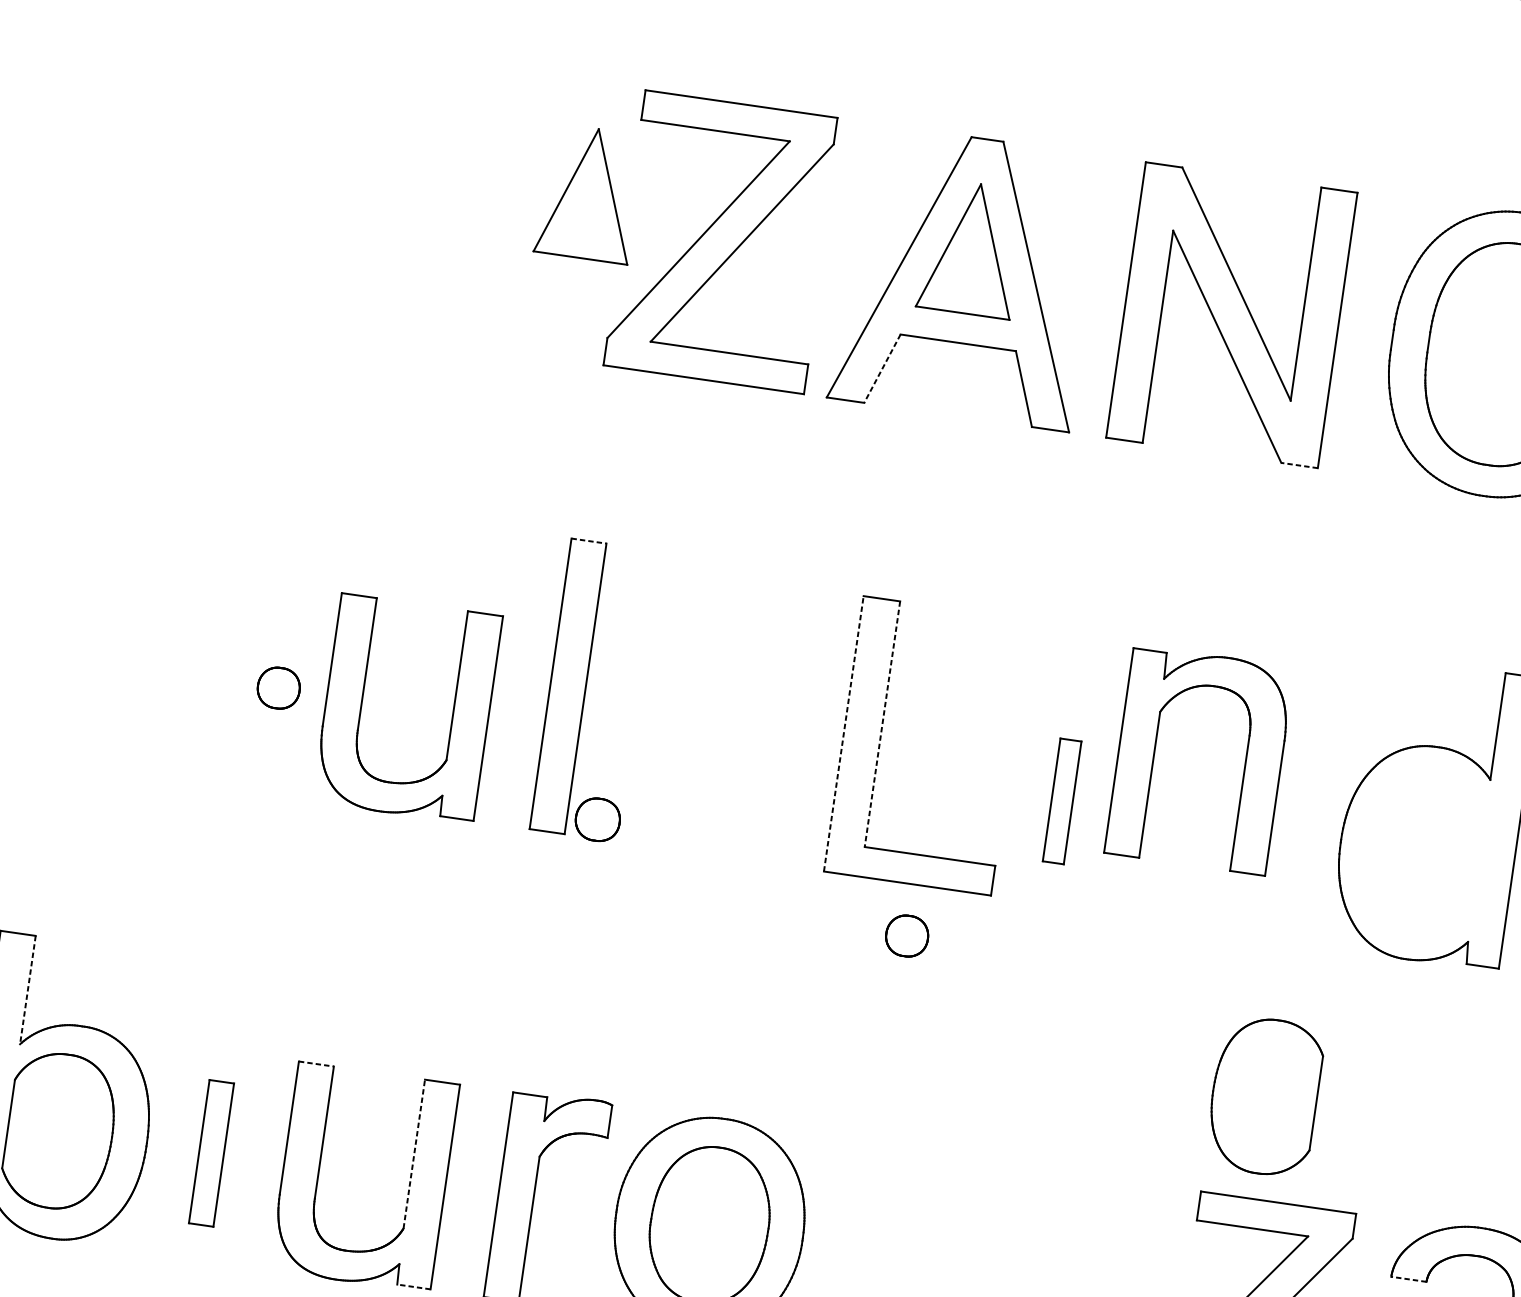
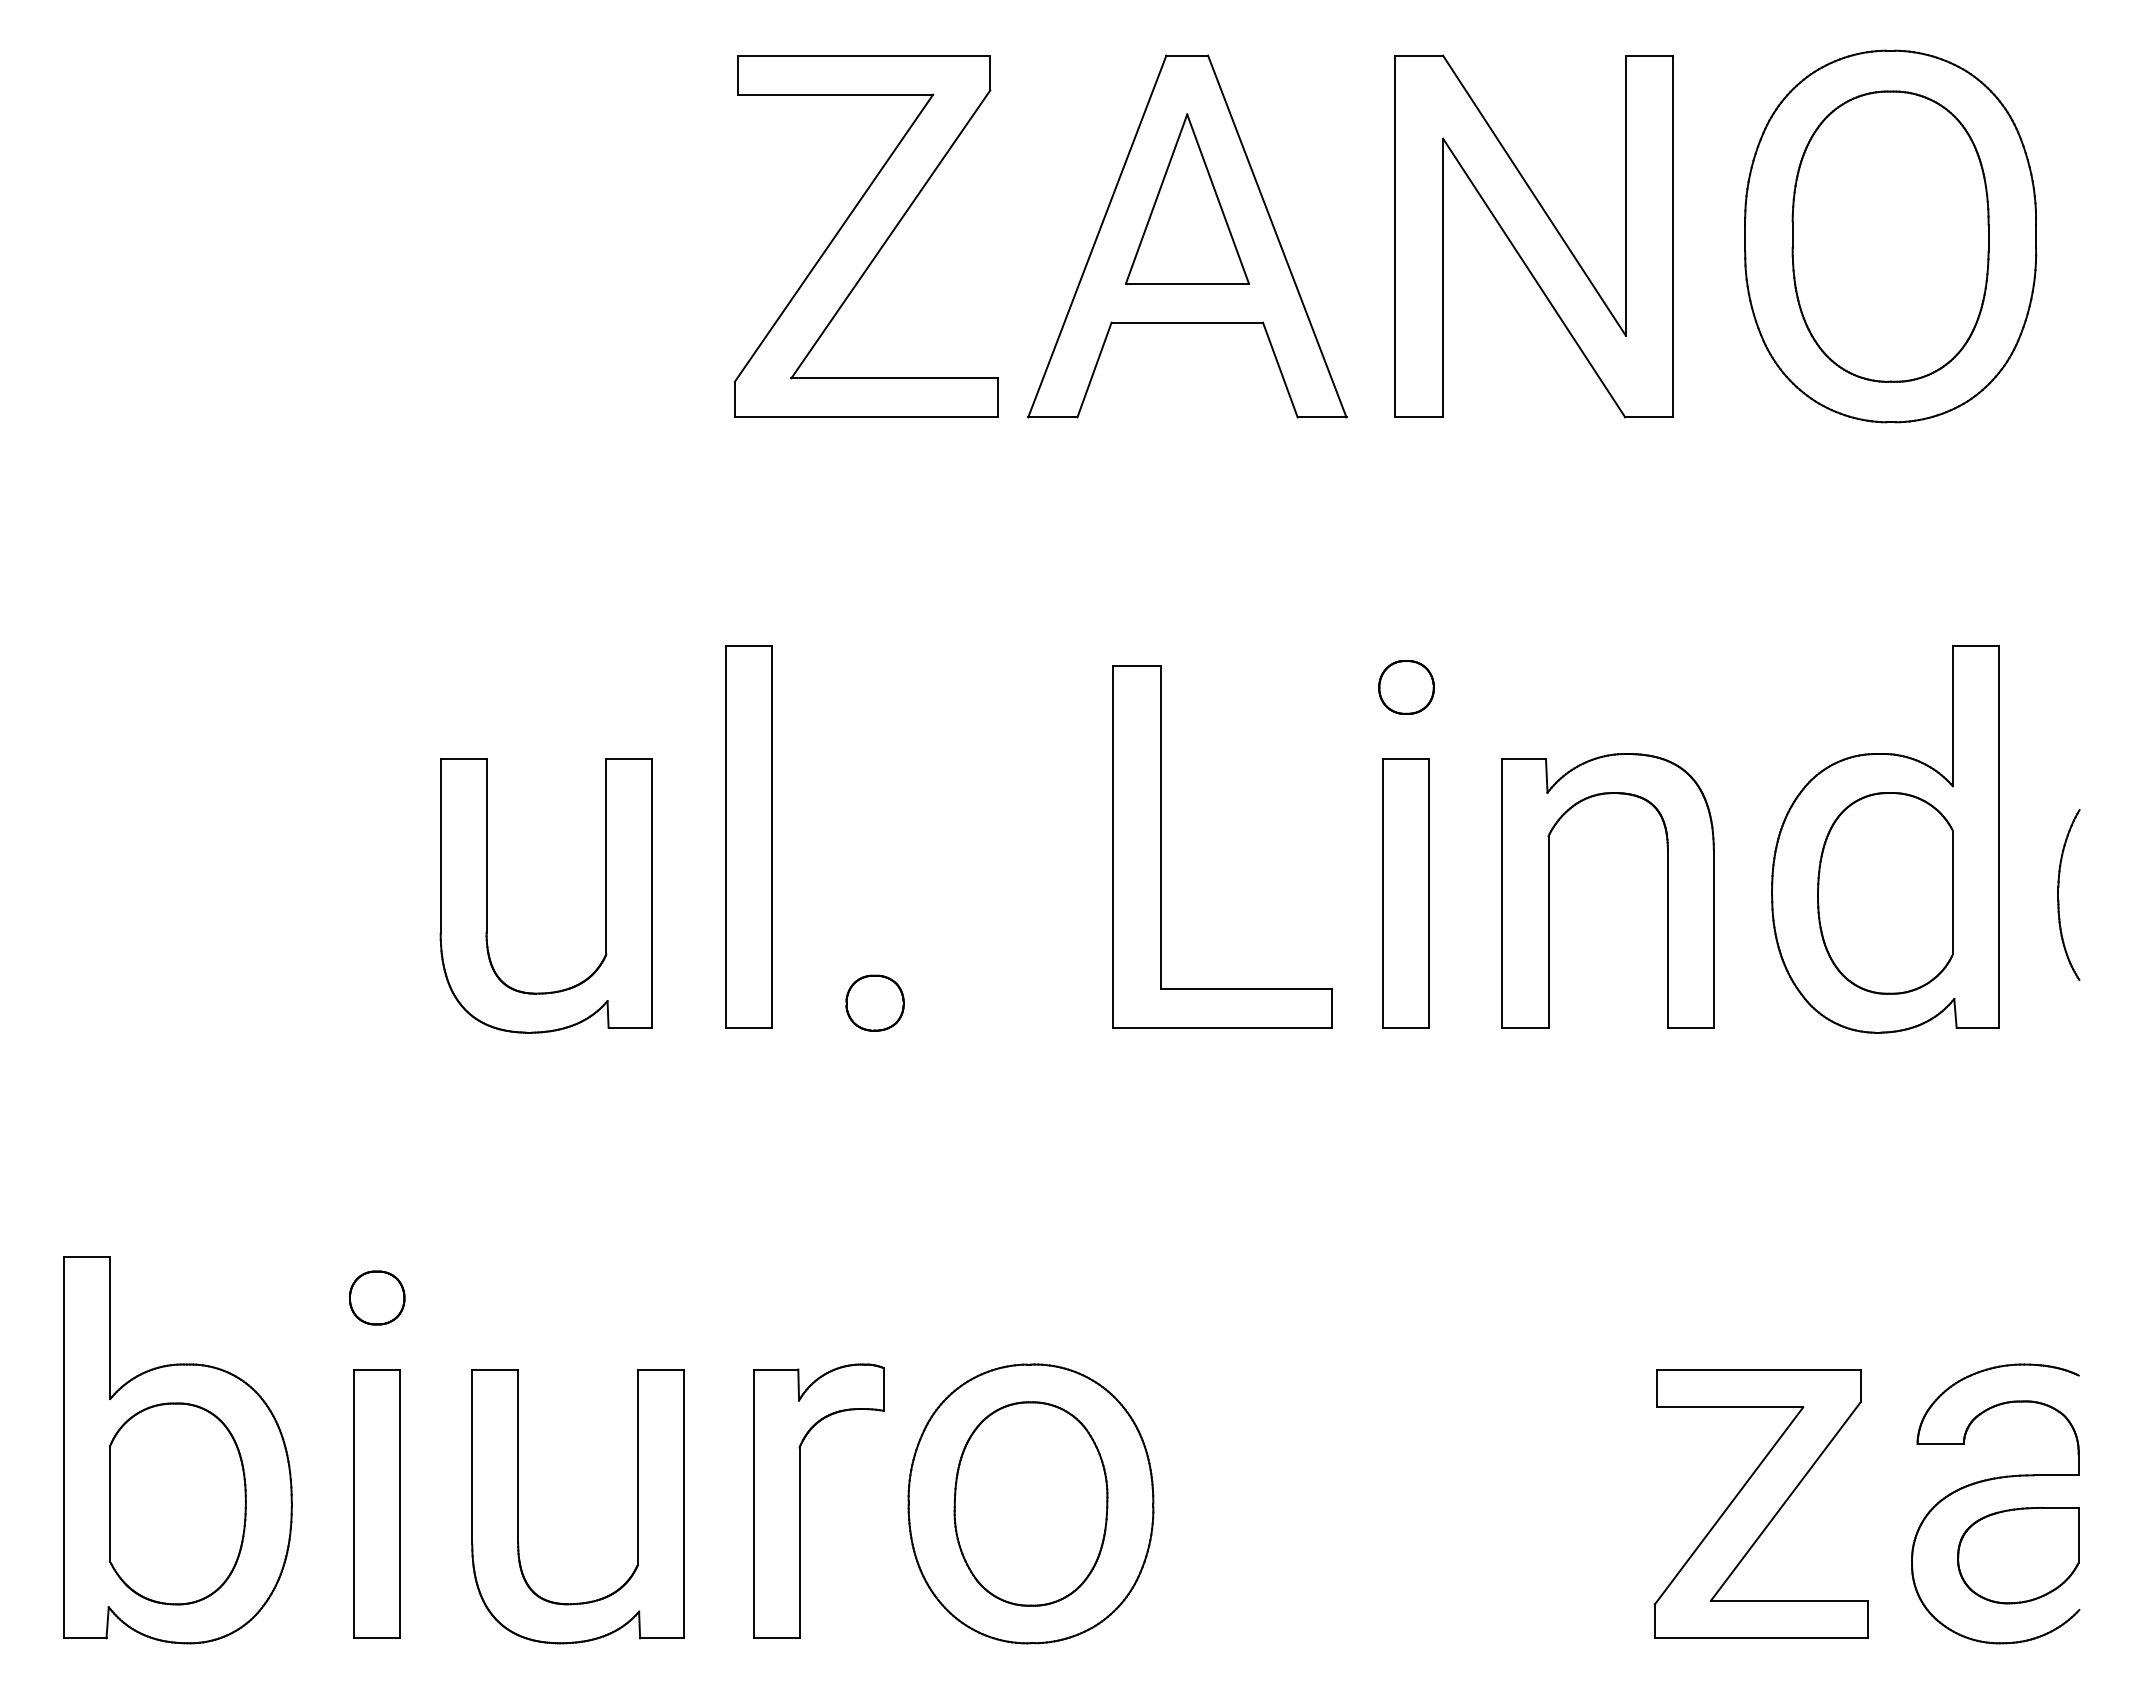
part: (589, 193) -> (685, 198), removed
line: (882, 369) -> (1094, 370), dashed -> solid
line: (1299, 465) -> (1649, 417), dashed -> solid
line: (588, 541) -> (748, 646), dashed -> solid
part: (279, 687) -> (377, 1297), moved
line: (882, 724) -> (1160, 827), dashed -> solid
line: (843, 733) -> (1112, 846), dashed -> solid
part: (1154, 753) -> (1549, 890), moved
part: (1061, 801) -> (1405, 893), size x1.67
part: (597, 819) -> (874, 1002), moved
part: (907, 936) -> (1406, 687), moved
line: (27, 990) -> (110, 1328), dashed -> solid
line: (316, 1064) -> (495, 1369), dashed -> solid
part: (1264, 1096) -> (1885, 893), moved
part: (211, 1152) -> (376, 1503), size x1.43
line: (414, 1154) -> (637, 1467), dashed -> solid
line: (1408, 1279) -> (1940, 1444), dashed -> solid
line: (414, 1287) -> (662, 1638), dashed -> solid

